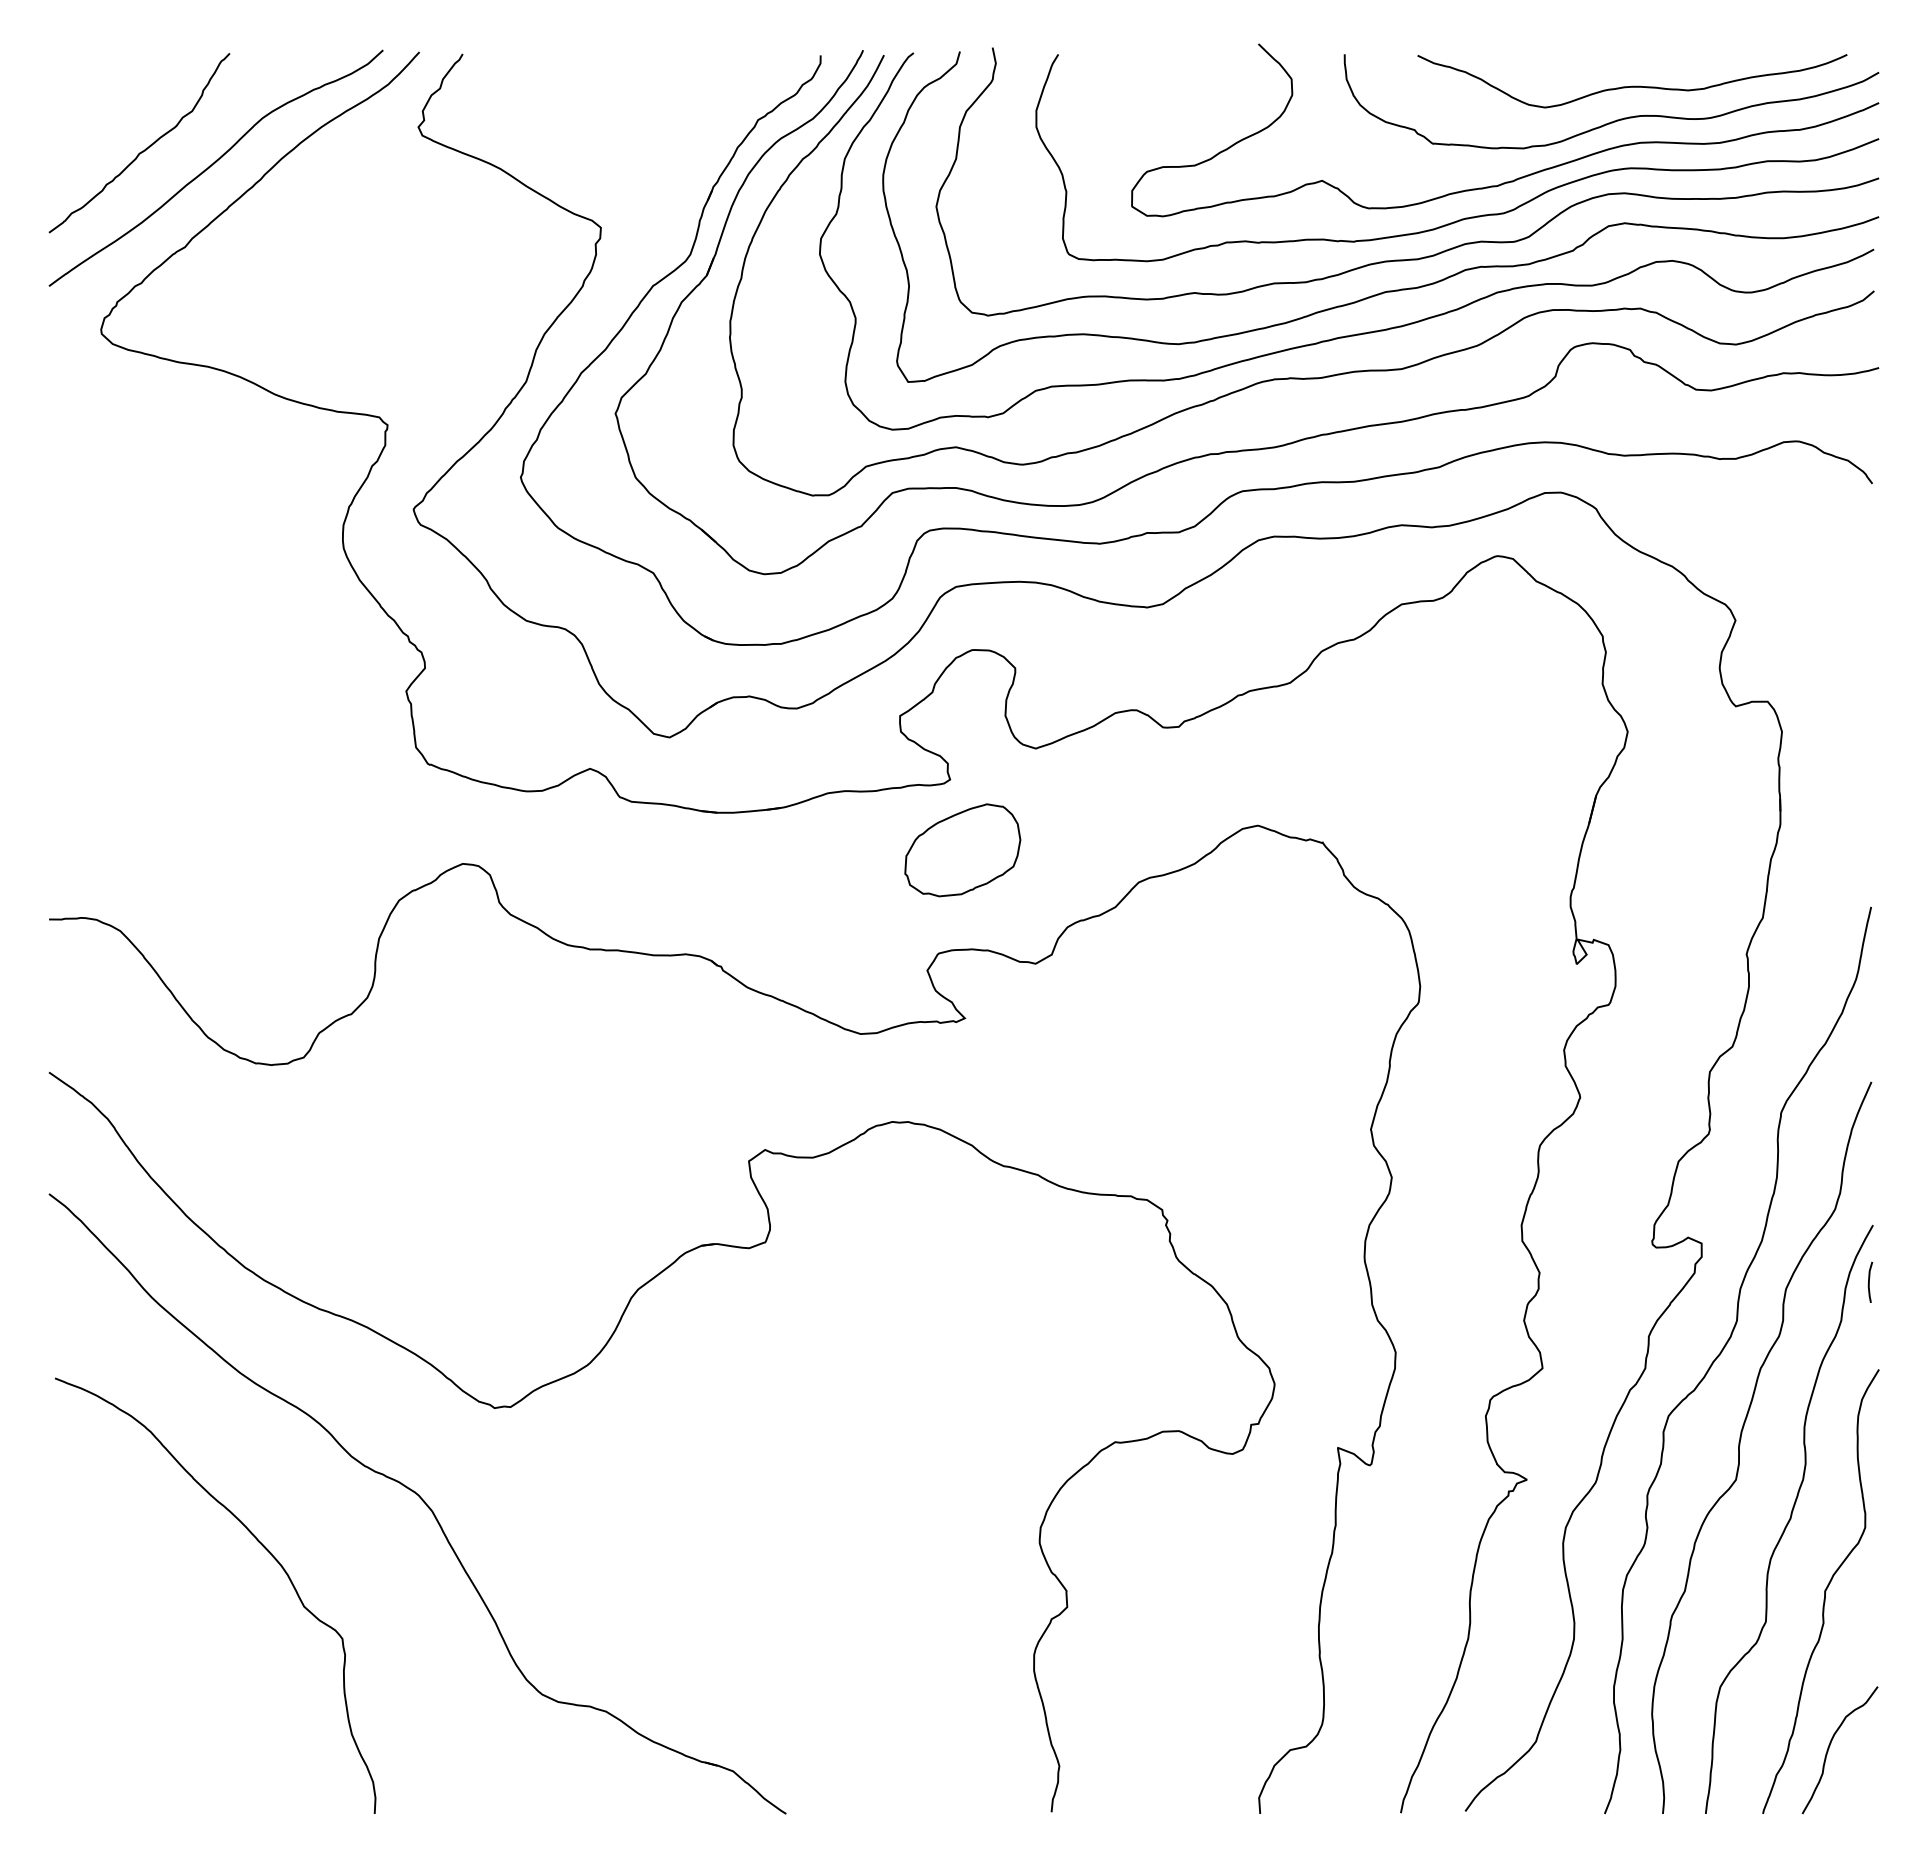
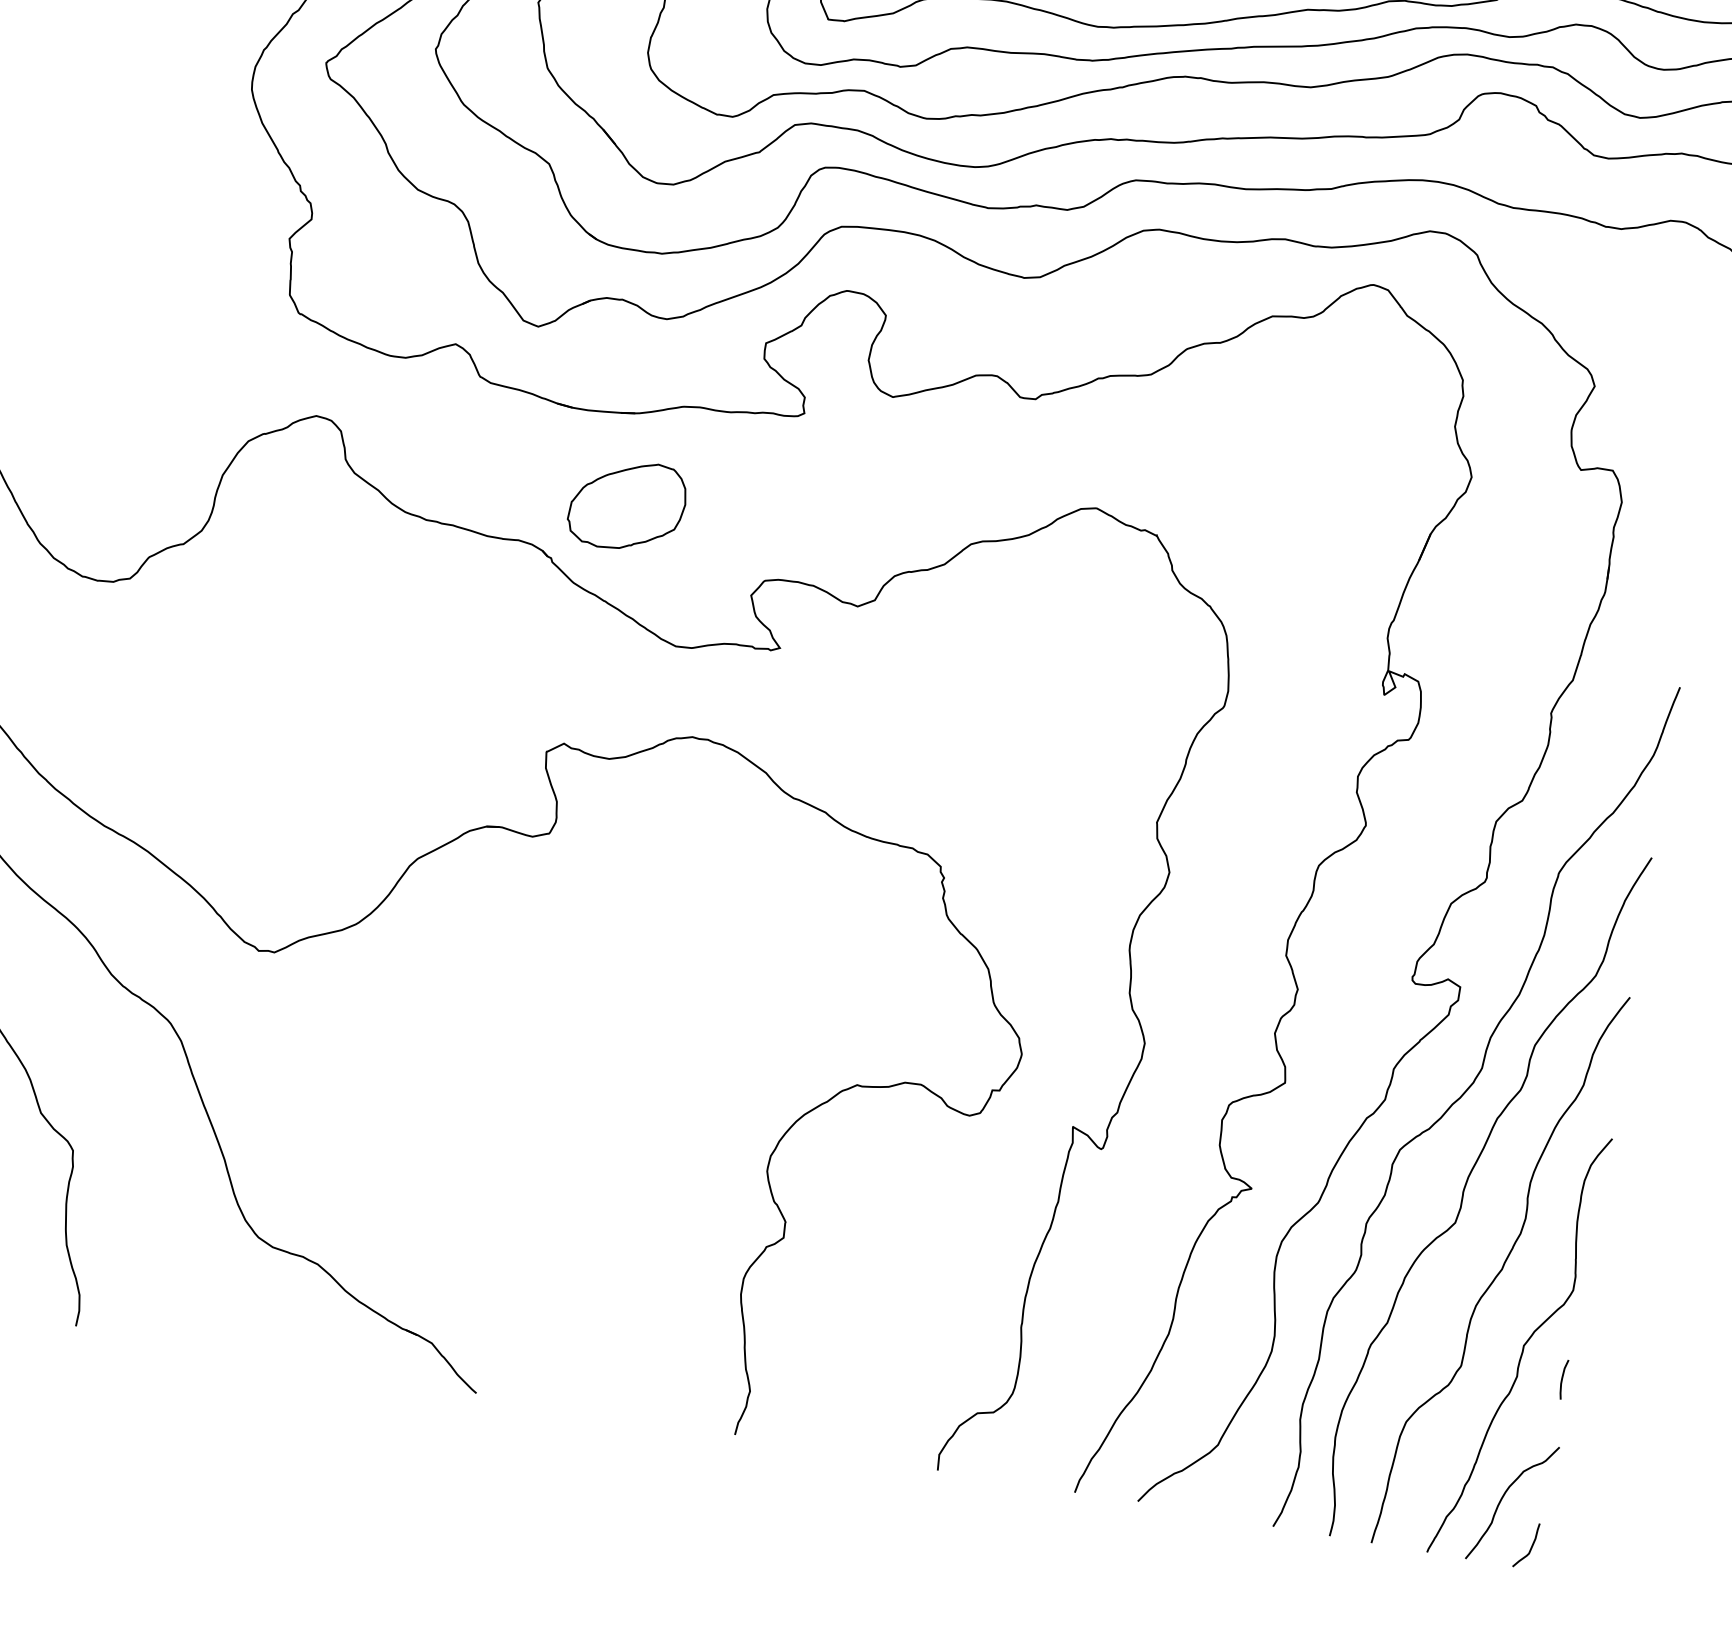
part: (962, 850) -> (627, 505), moved
curve: (1869, 1281) -> (1562, 1378), moved
curve: (1865, 1791) -> (1530, 1547), added

